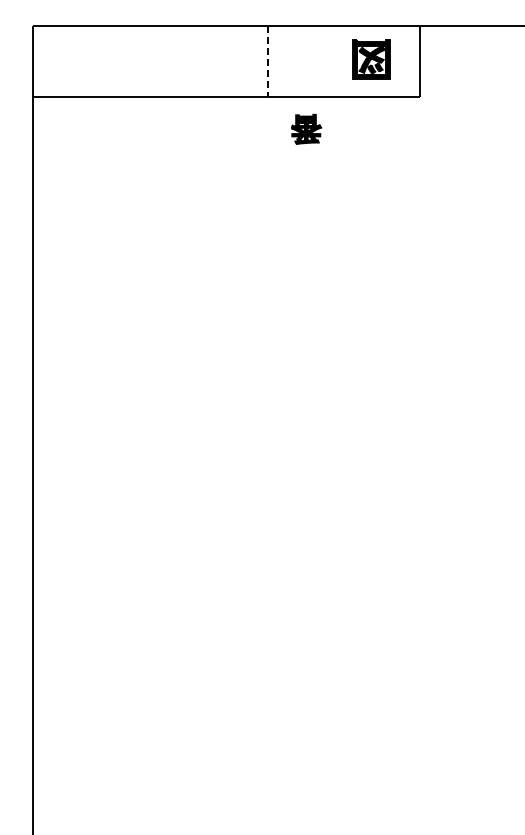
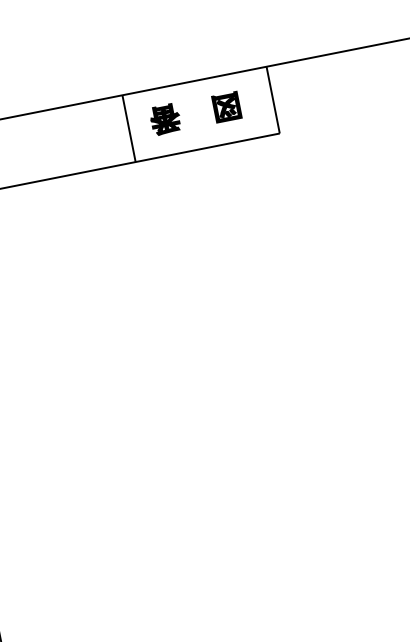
part: (371, 59) -> (226, 107), size x0.71
line: (267, 62) -> (129, 129), dashed -> solid
part: (306, 129) -> (165, 119), moved

